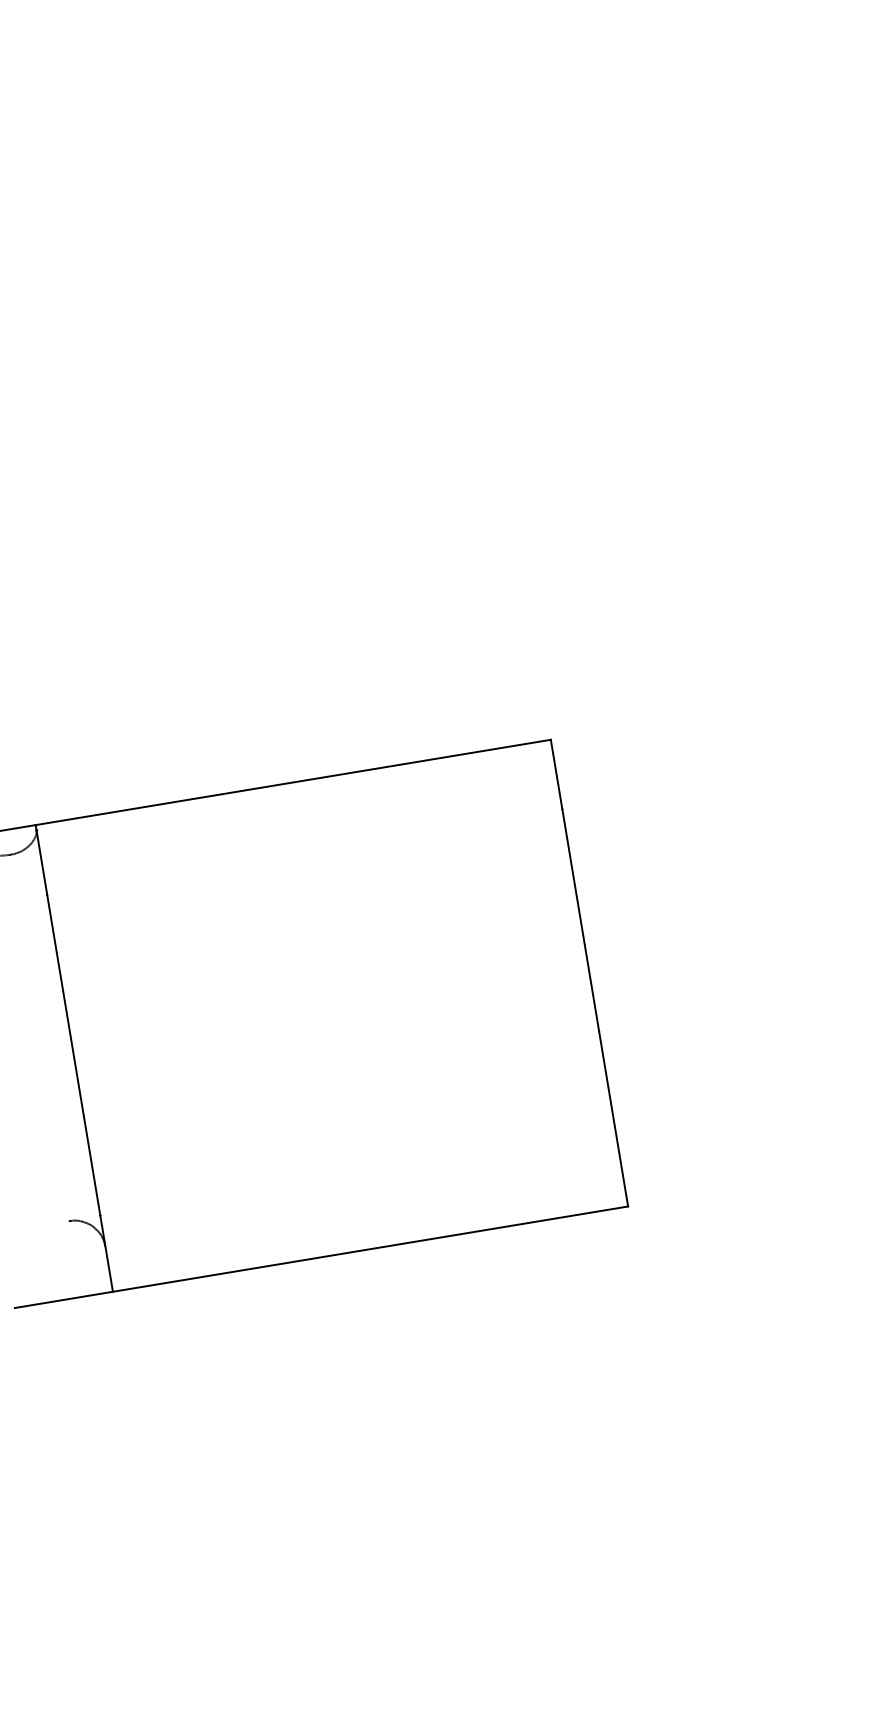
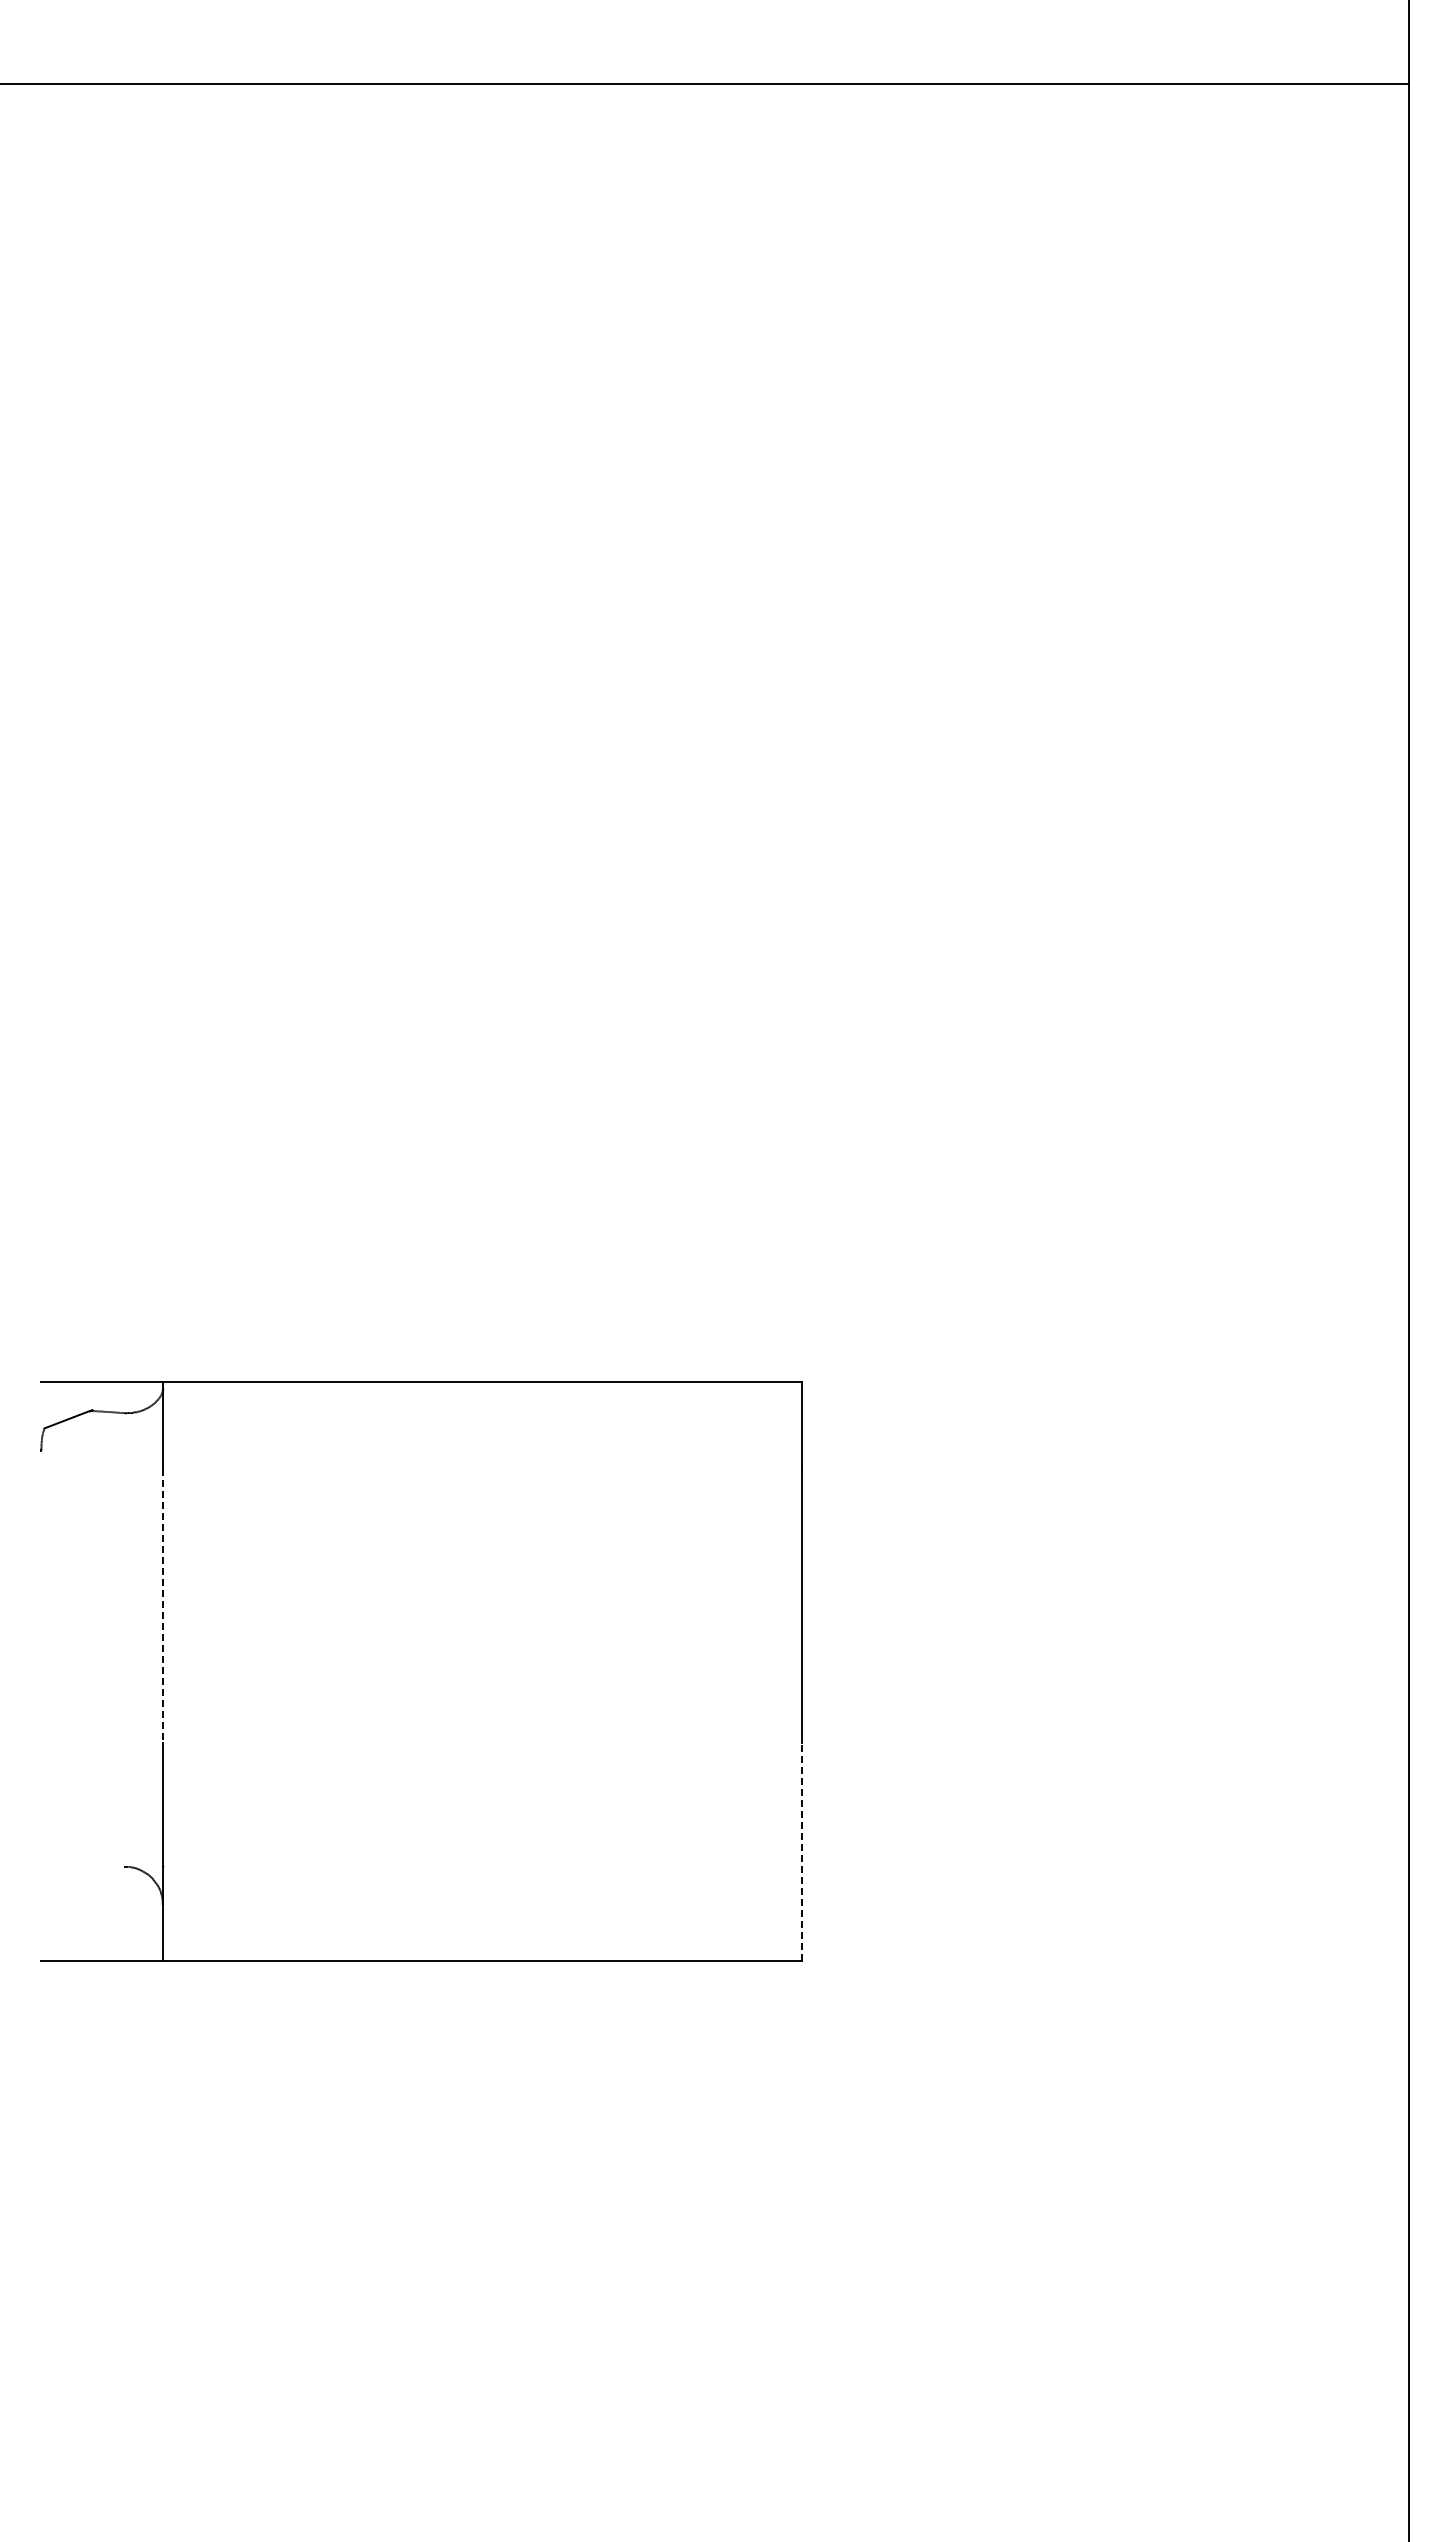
line: (65, 1005) -> (163, 1606), solid -> dashed
line: (613, 1119) -> (801, 1852), solid -> dashed

